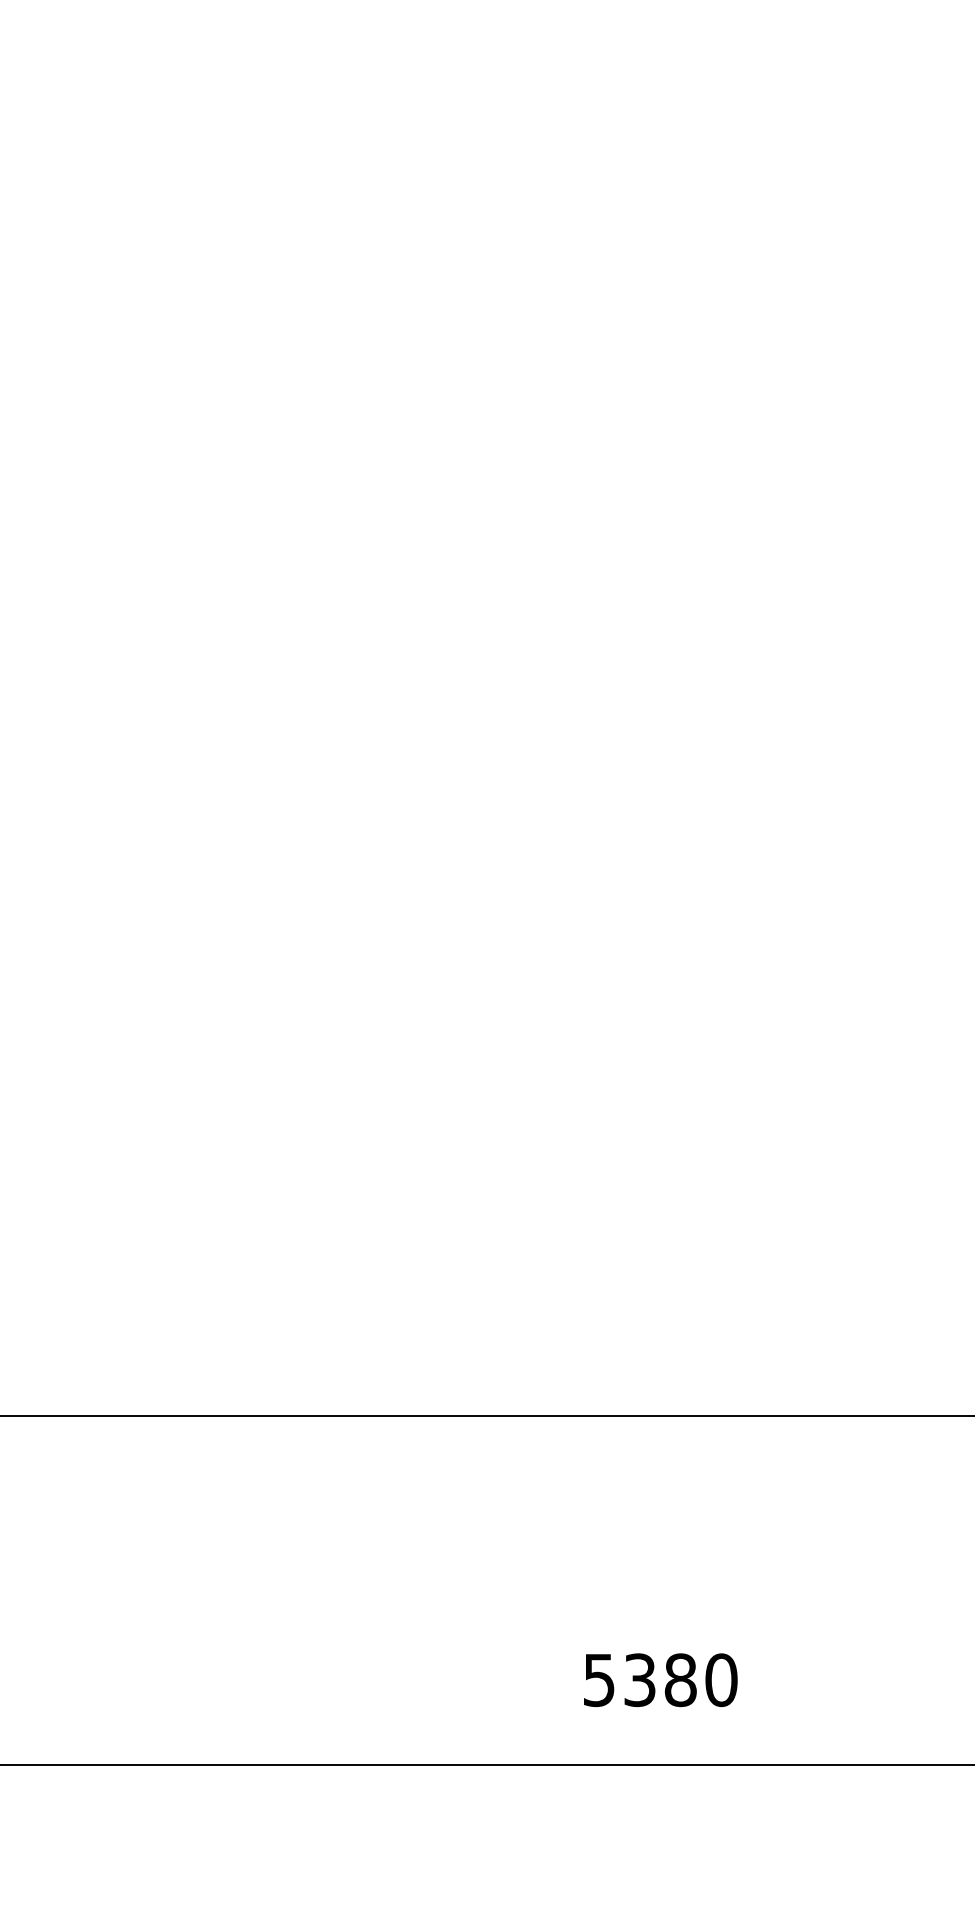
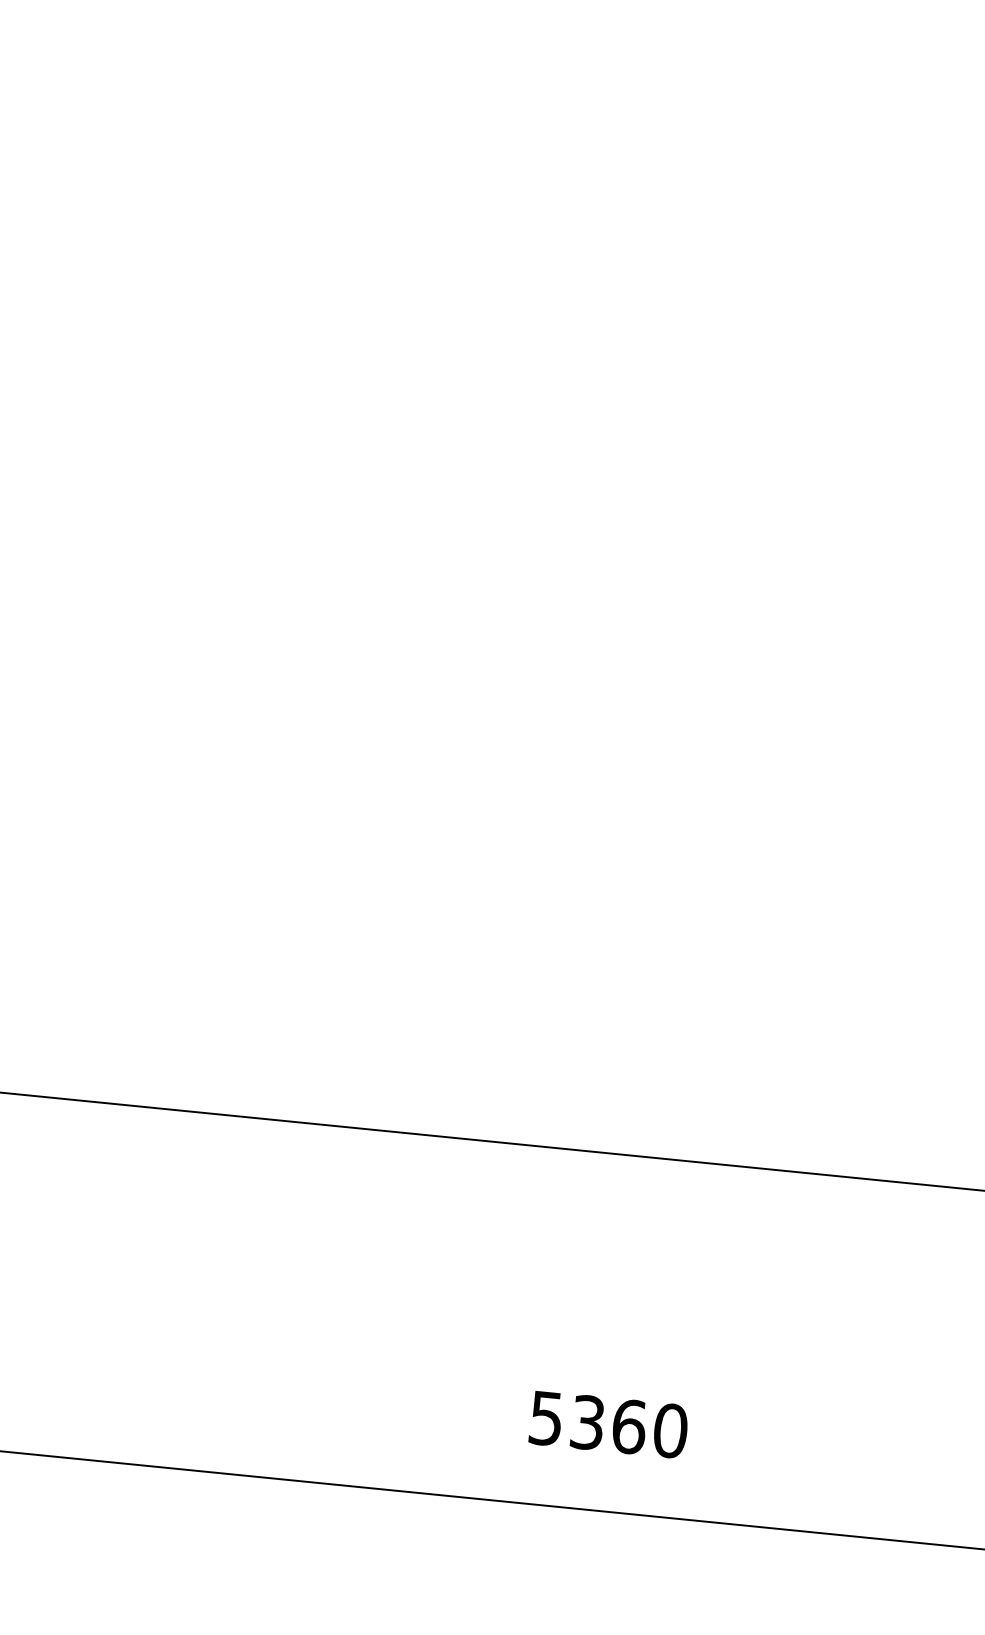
text: (680, 1679) -> (629, 1426), 5380 -> 5360

